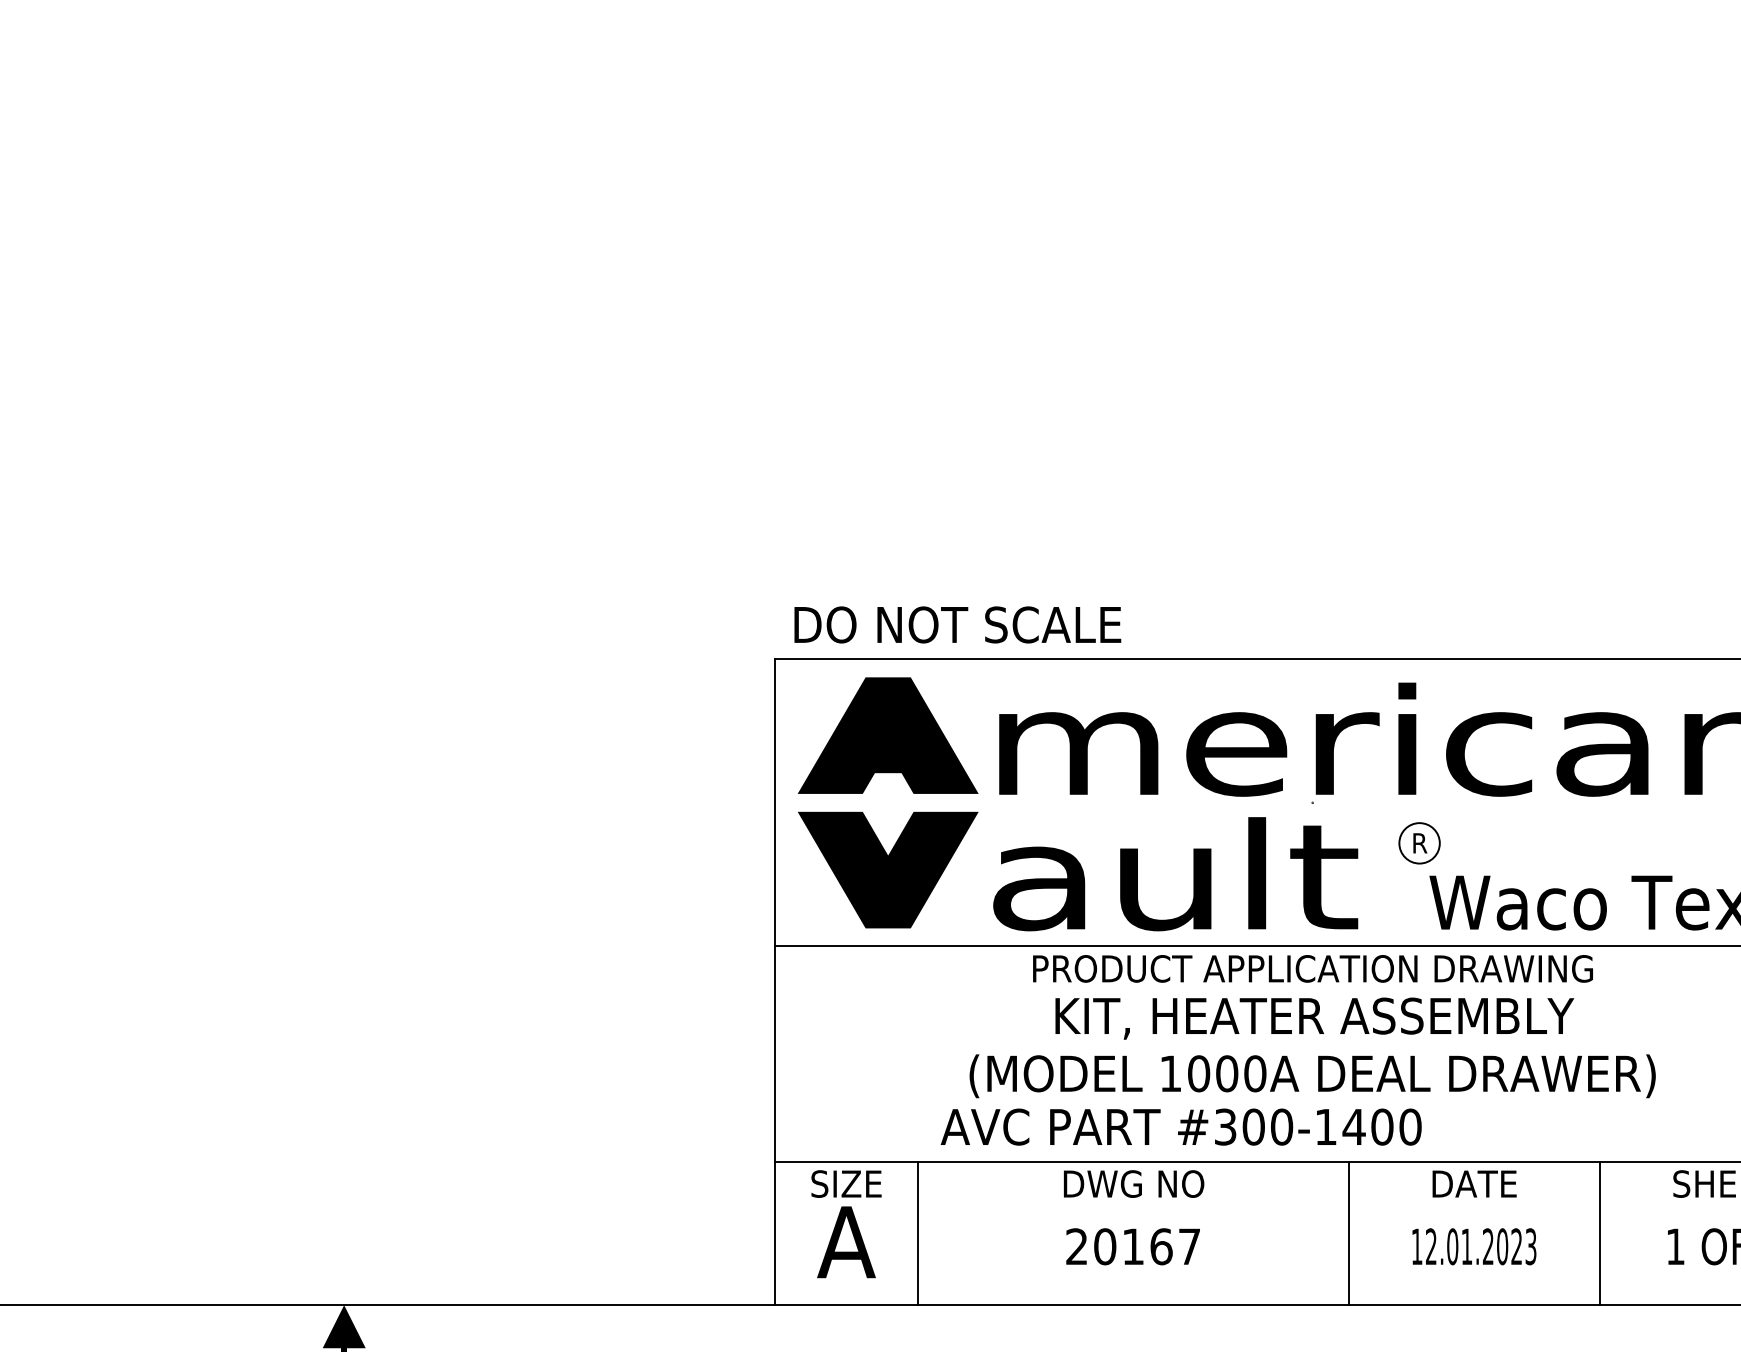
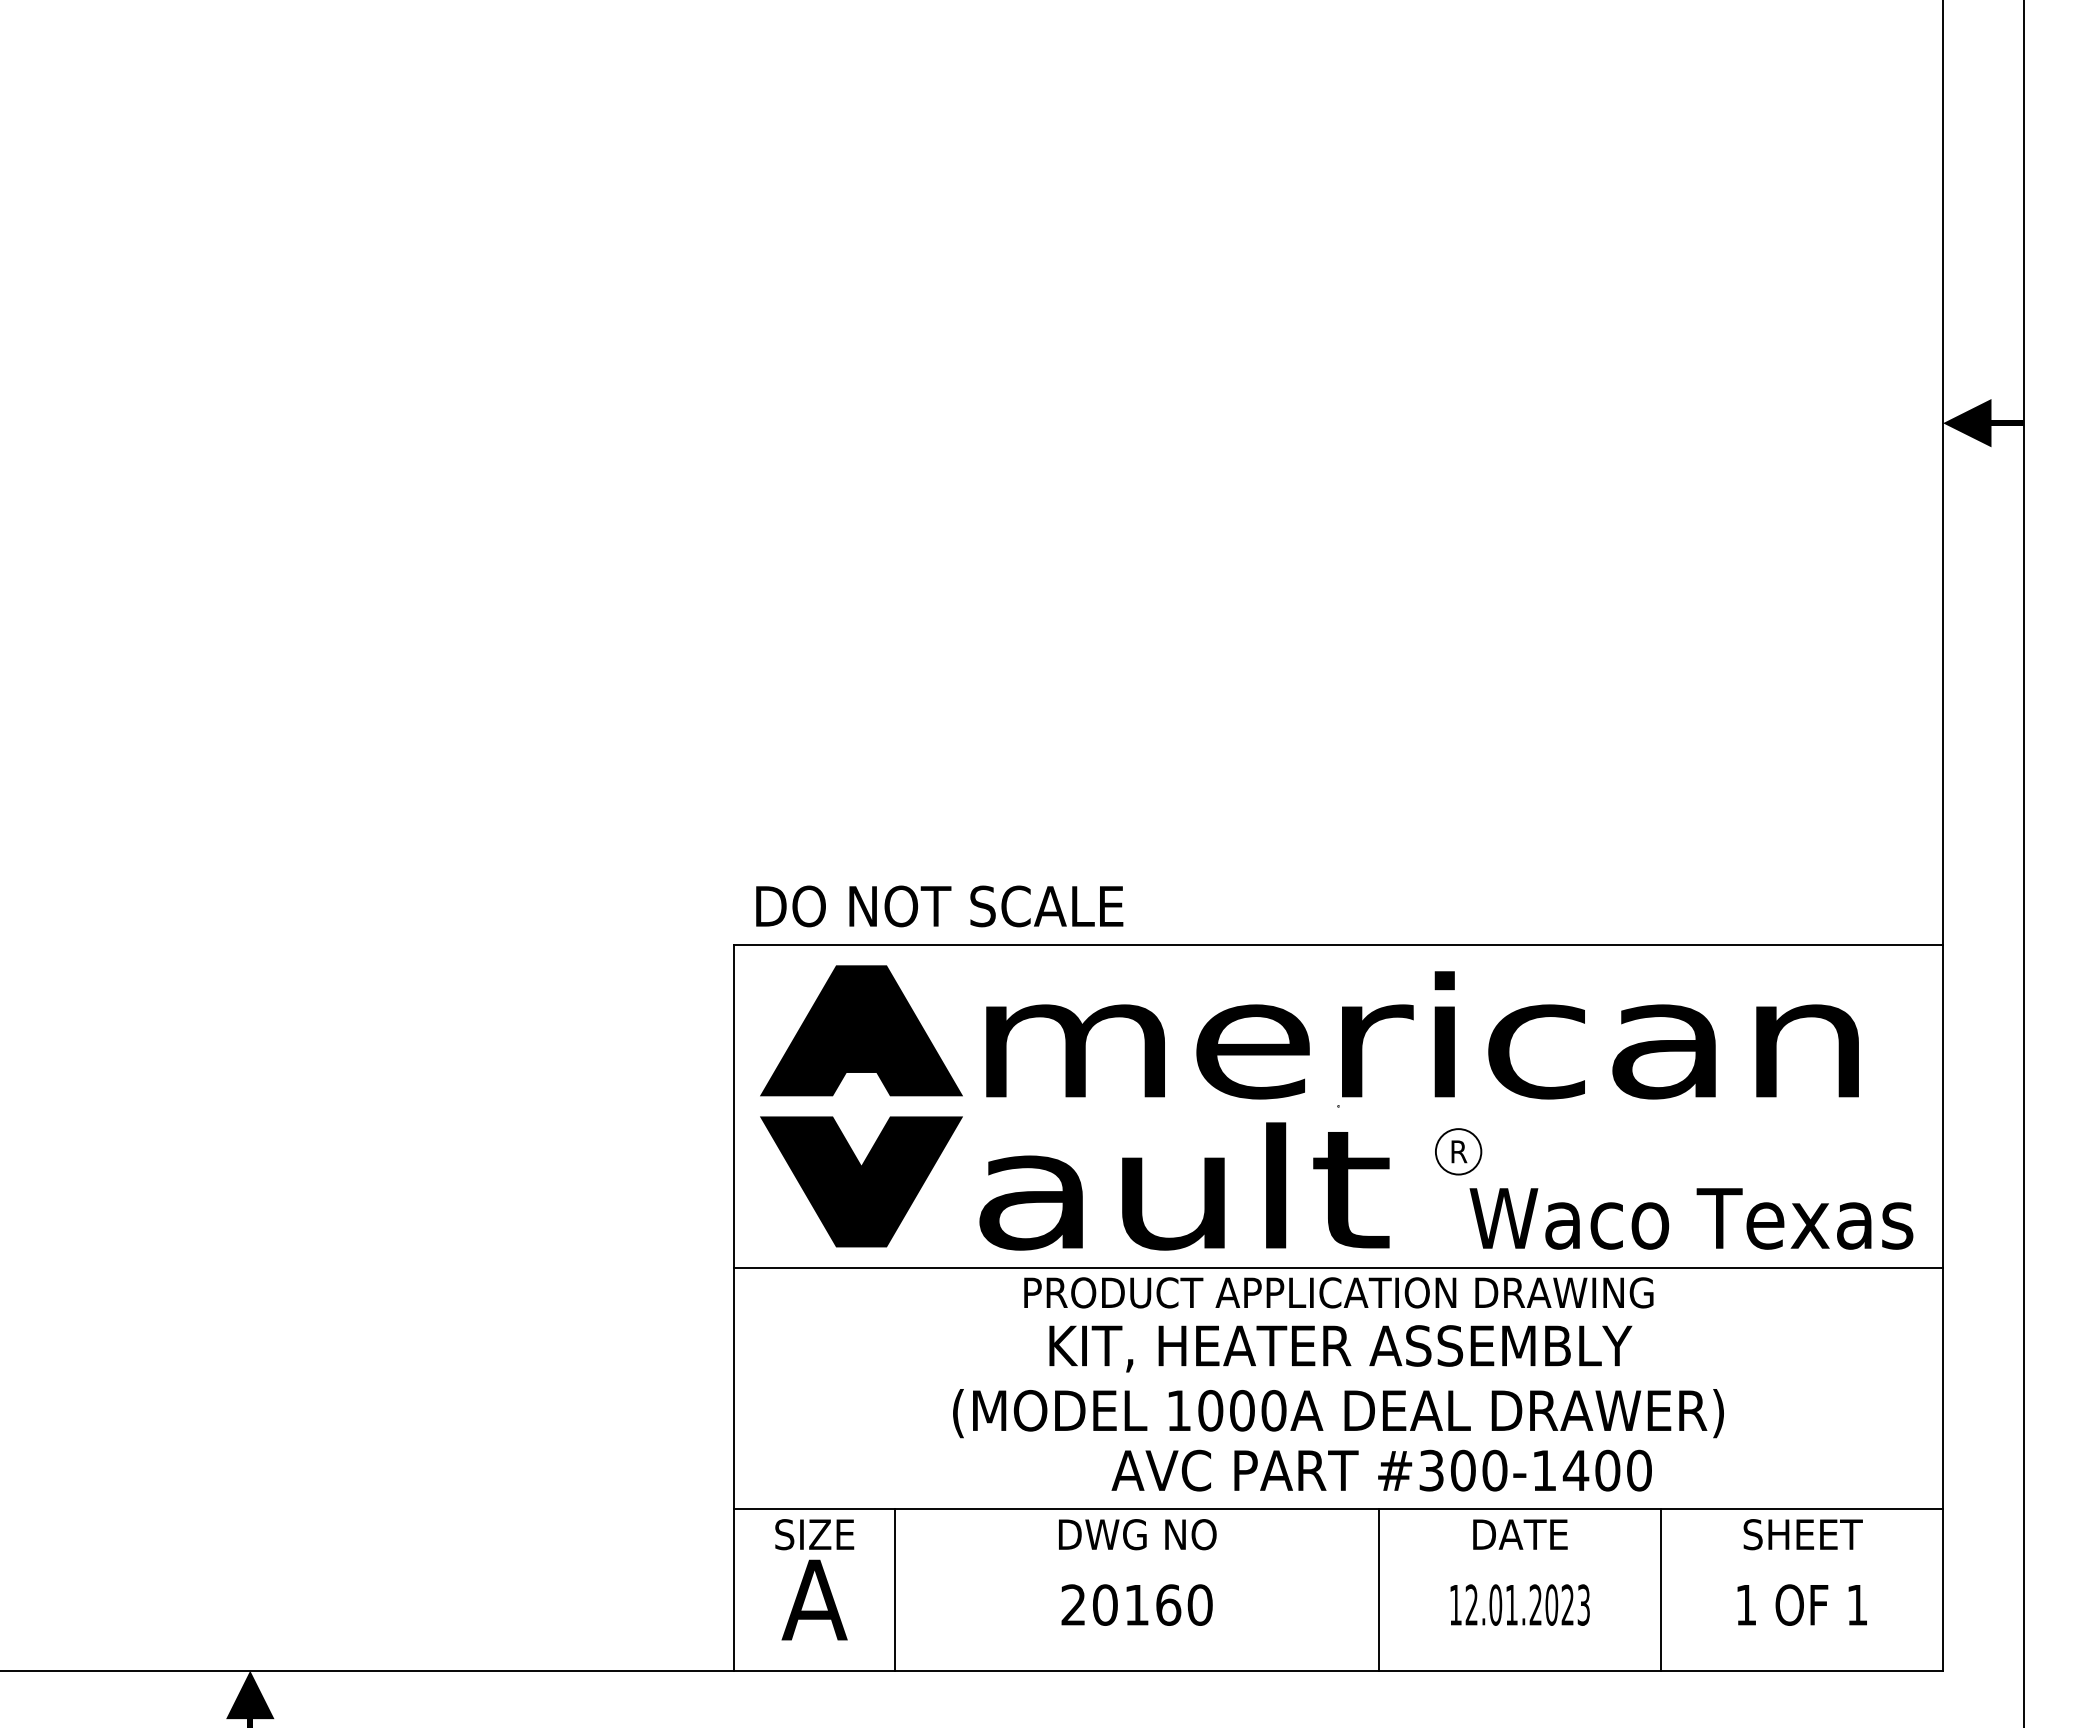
text: (1180, 1126) -> (1381, 1470), moved
text: (1189, 1246) -> (1199, 1604), 20167 -> 20160

